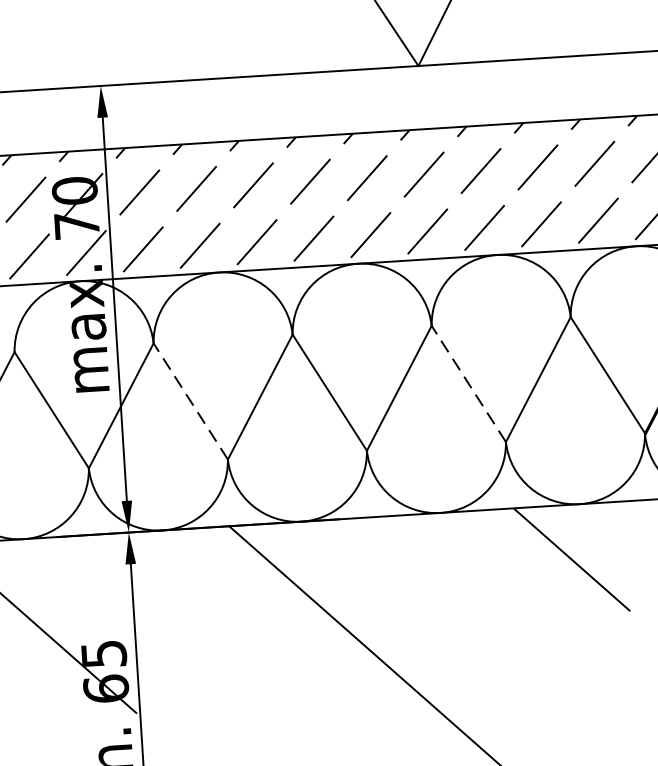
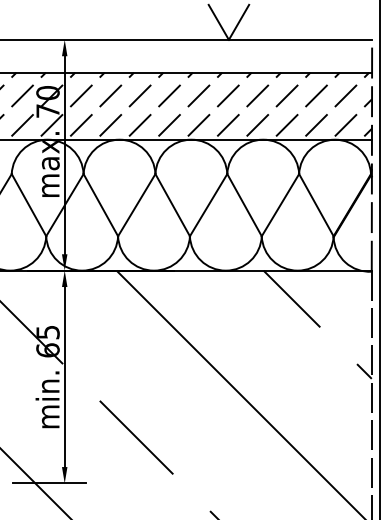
line: (468, 384) -> (244, 205), dashed -> solid
line: (190, 402) -> (100, 205), dashed -> solid

